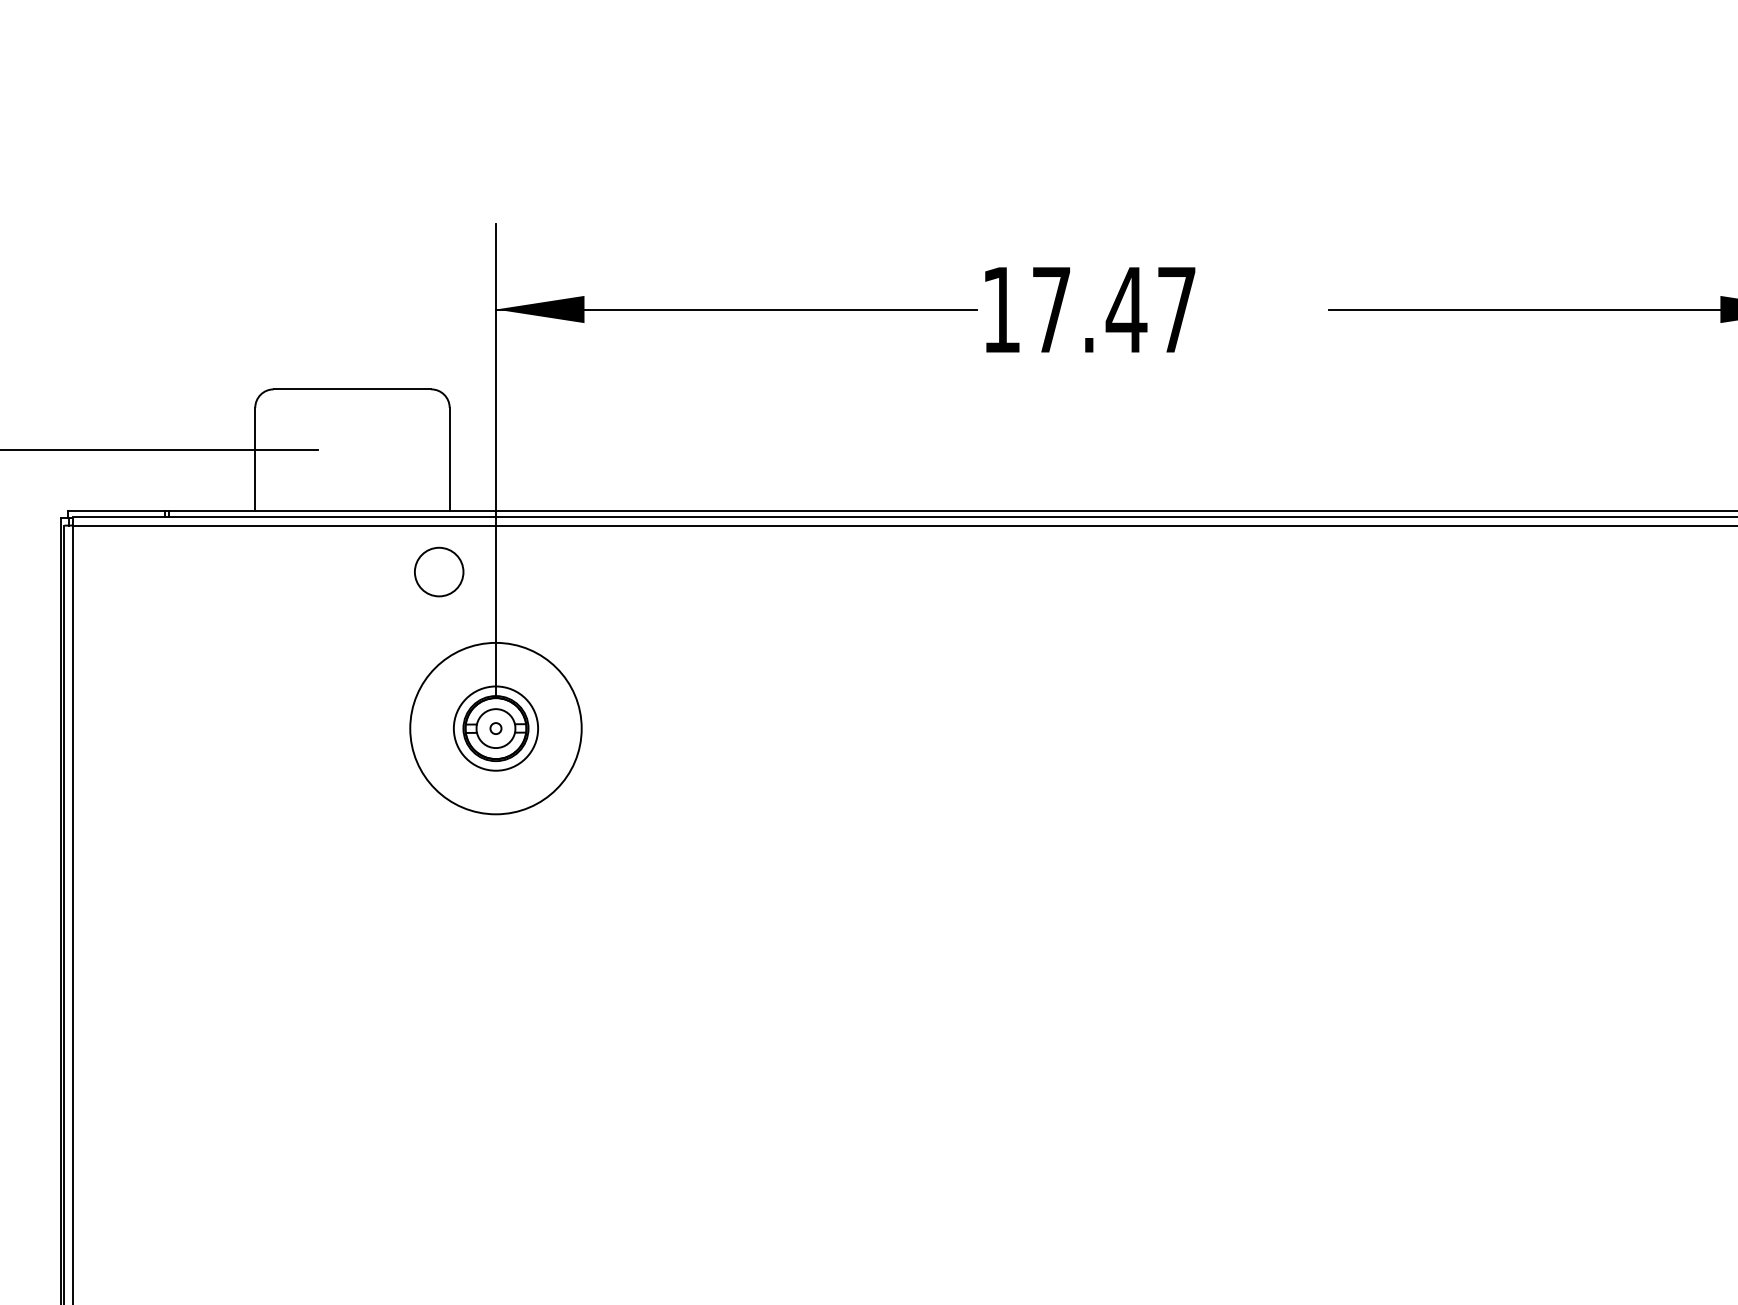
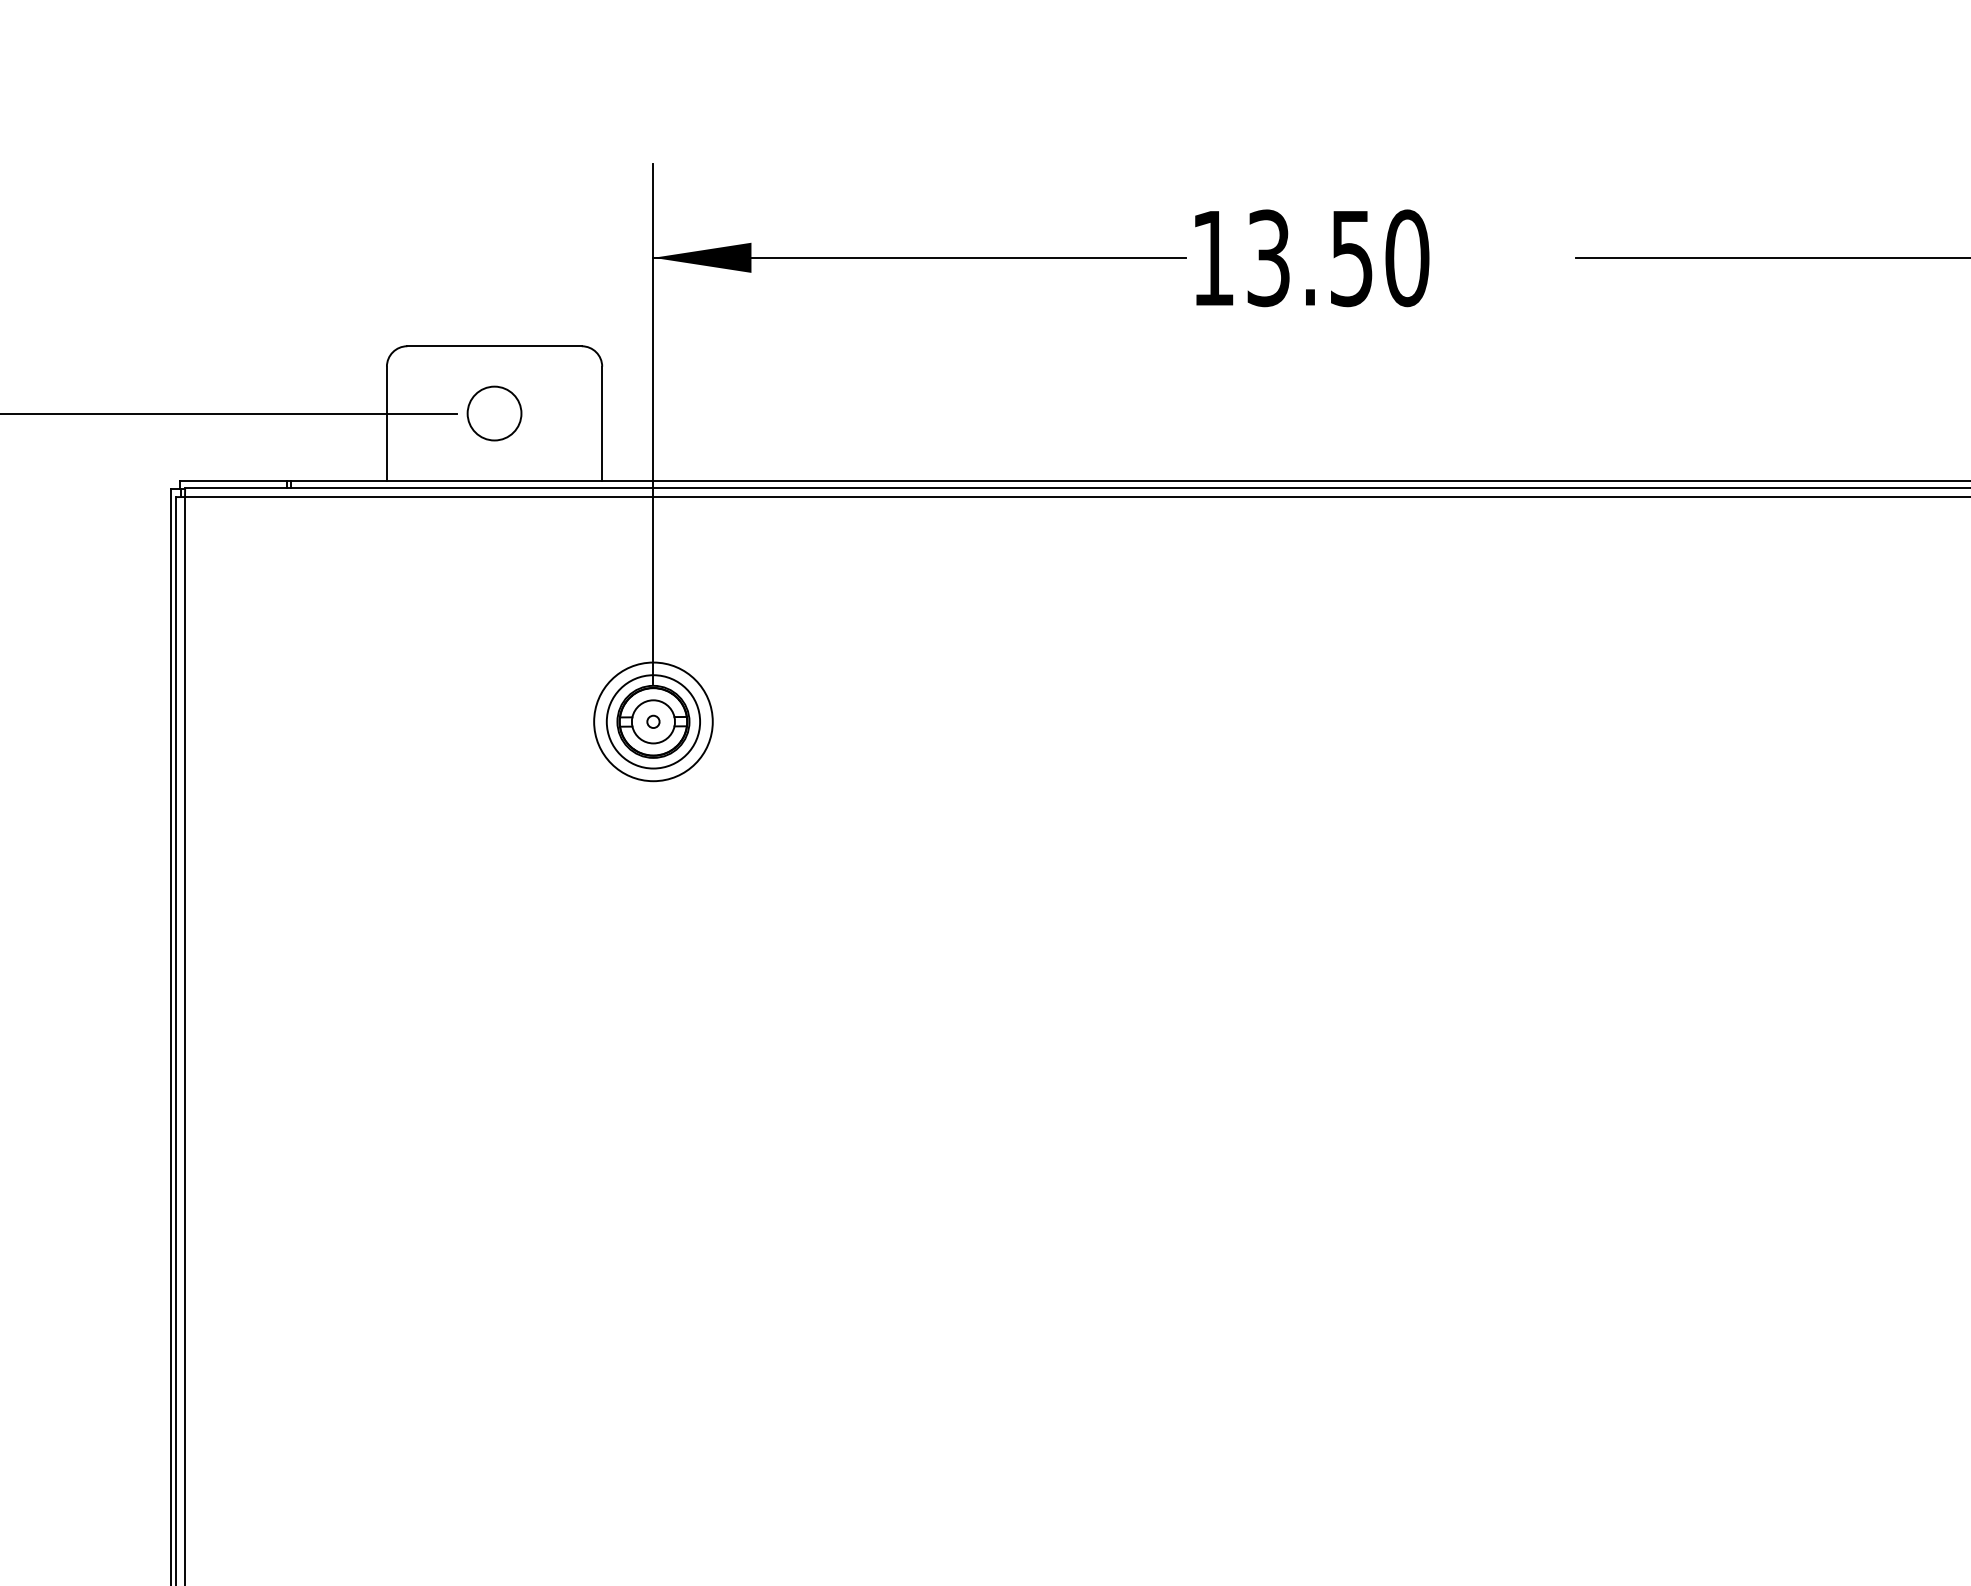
text: (1114, 310) -> (1338, 258), 17.47 -> 13.50
circle: (439, 572) -> (494, 413), moved
circle: (496, 728) -> (653, 721), size x0.62

